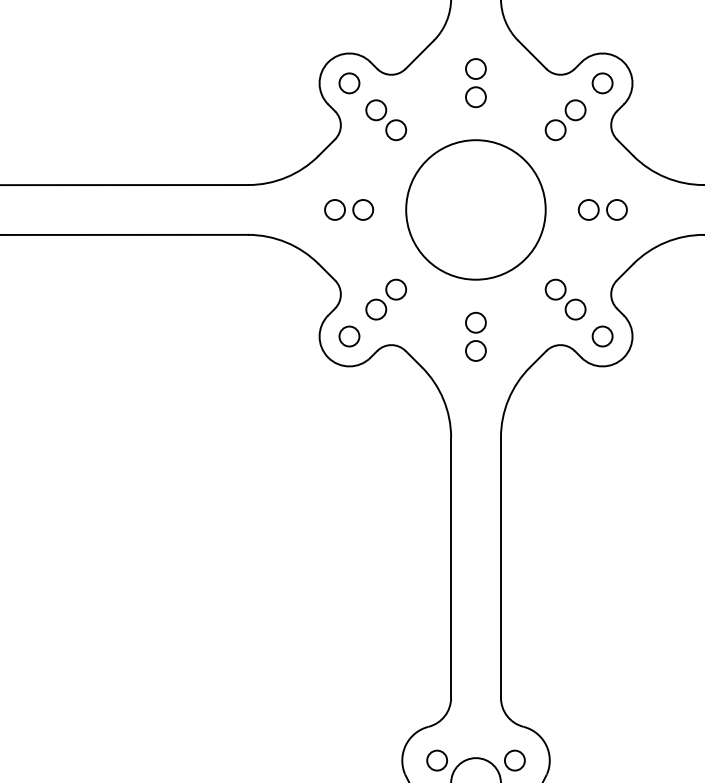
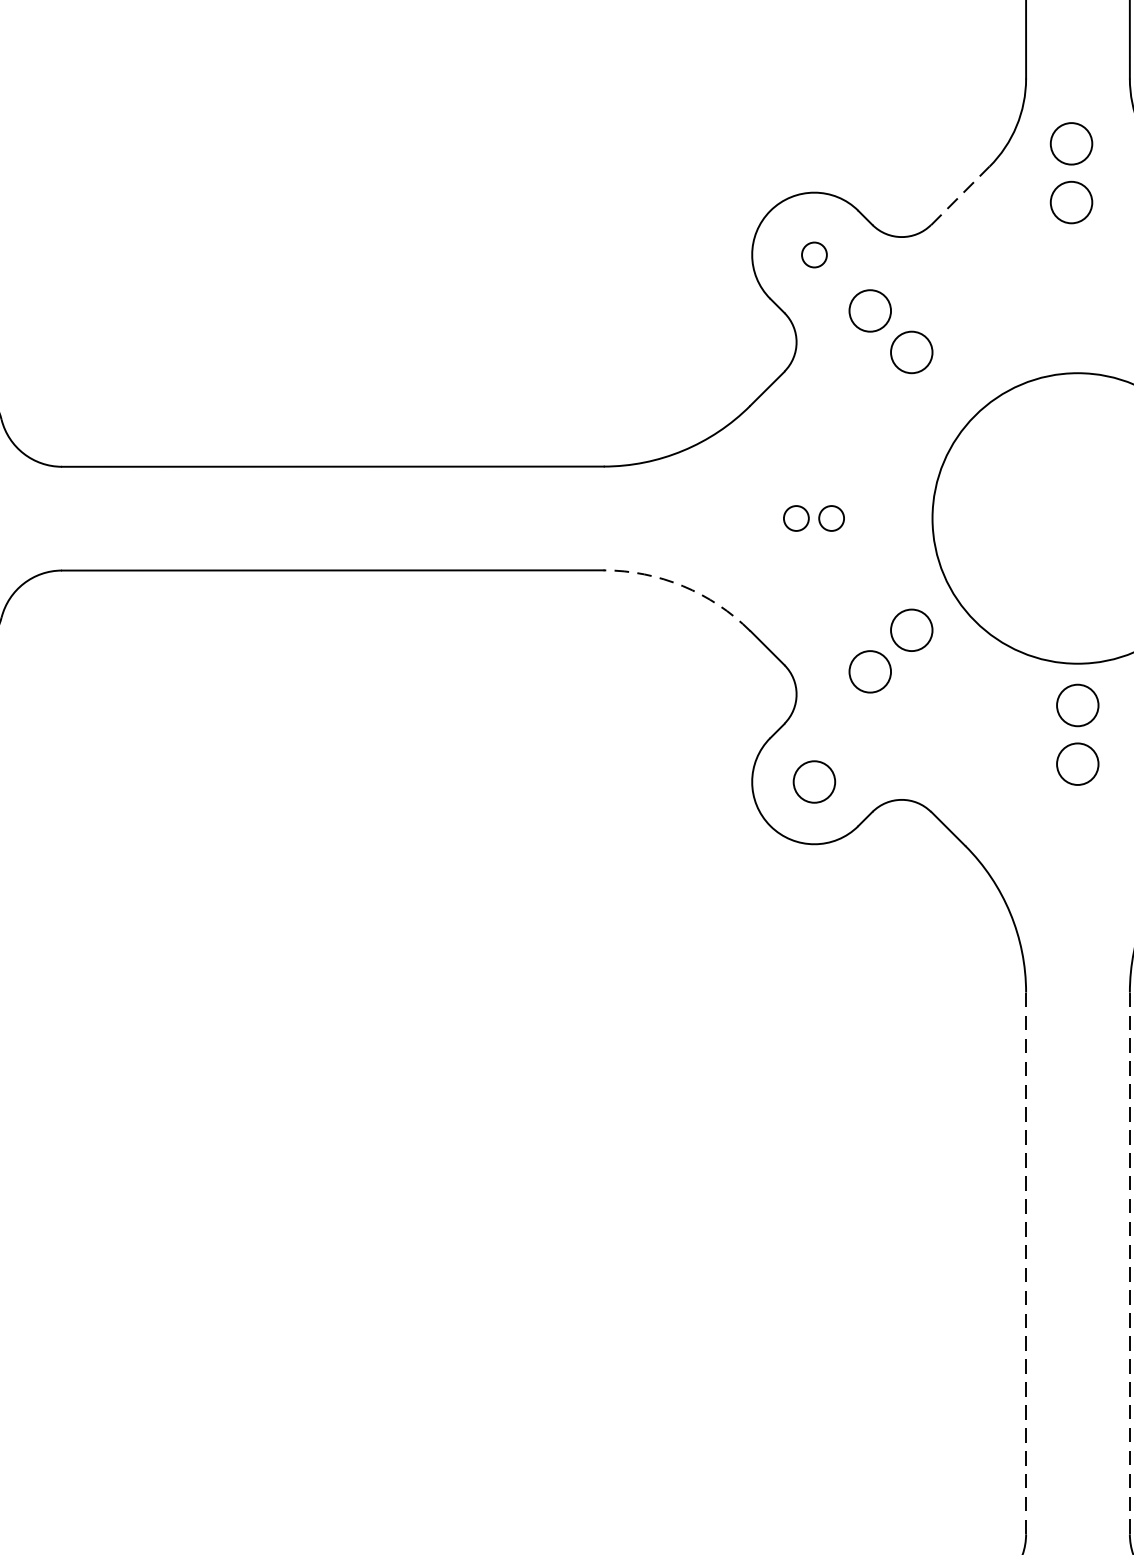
line: (419, 54) -> (960, 194), solid -> dashed
circle: (349, 83) -> (814, 255), size x0.6
part: (475, 83) -> (1070, 173), moved
part: (349, 209) -> (814, 517), size x0.6
arc: (286, 242) -> (683, 586), solid -> dashed
part: (386, 299) -> (891, 650), moved
part: (475, 336) -> (1076, 734), moved
line: (451, 567) -> (1026, 1262), solid -> dashed
line: (500, 568) -> (1128, 1264), solid -> dashed

